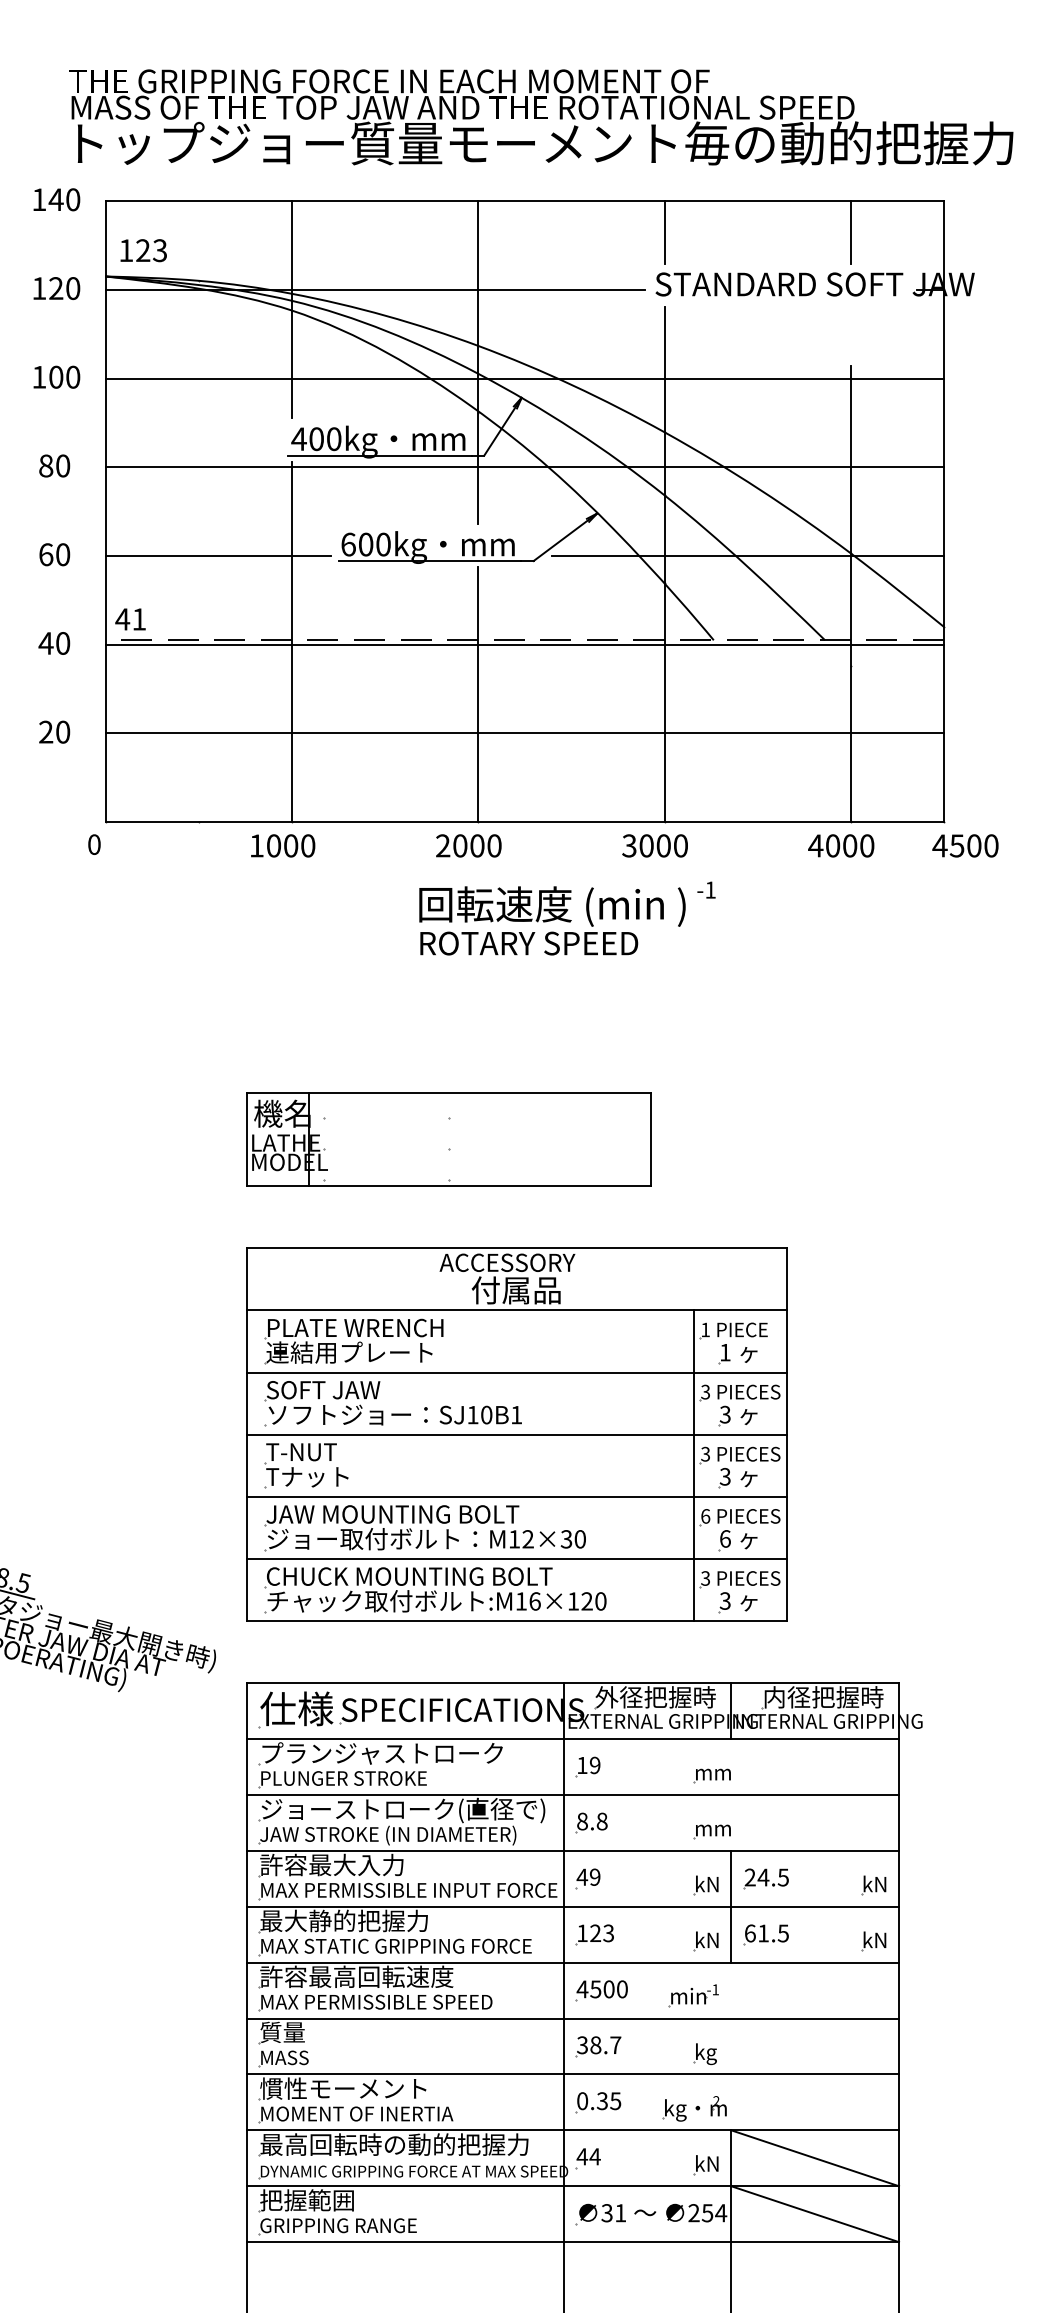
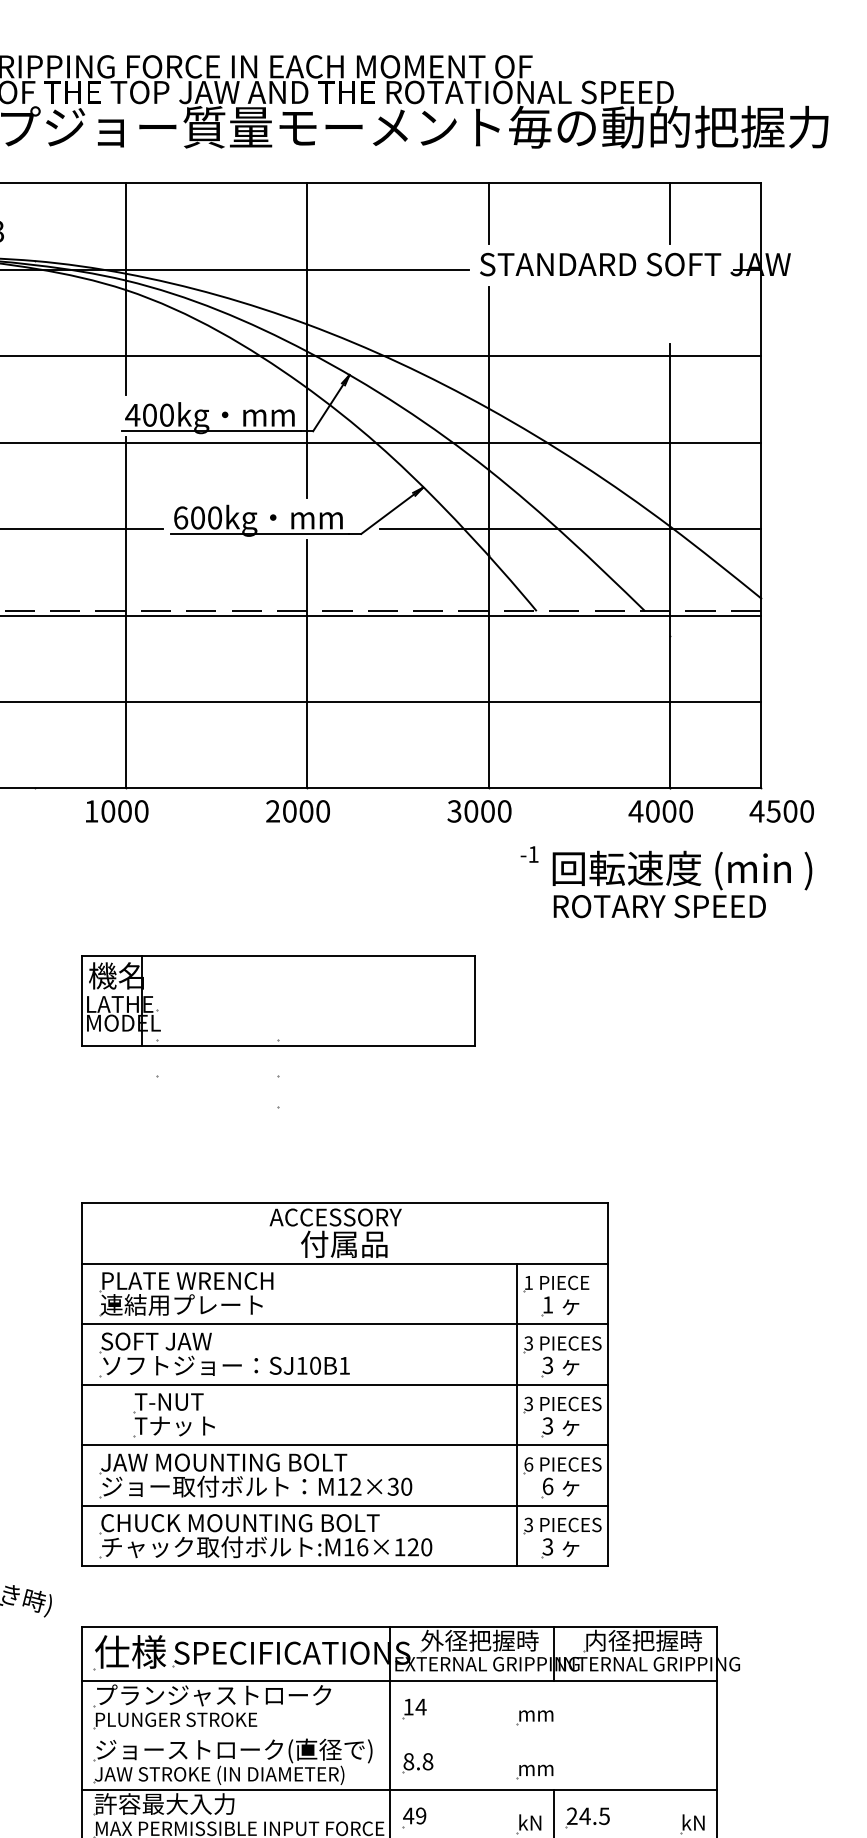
text: (552, 920) -> (682, 884), moved
part: (448, 1139) -> (278, 1000), moved
part: (306, 1465) -> (174, 1414), moved
text: (594, 1765) -> (420, 1707), 19 -> 14
line: (572, 1794) -> (399, 1735), removed

